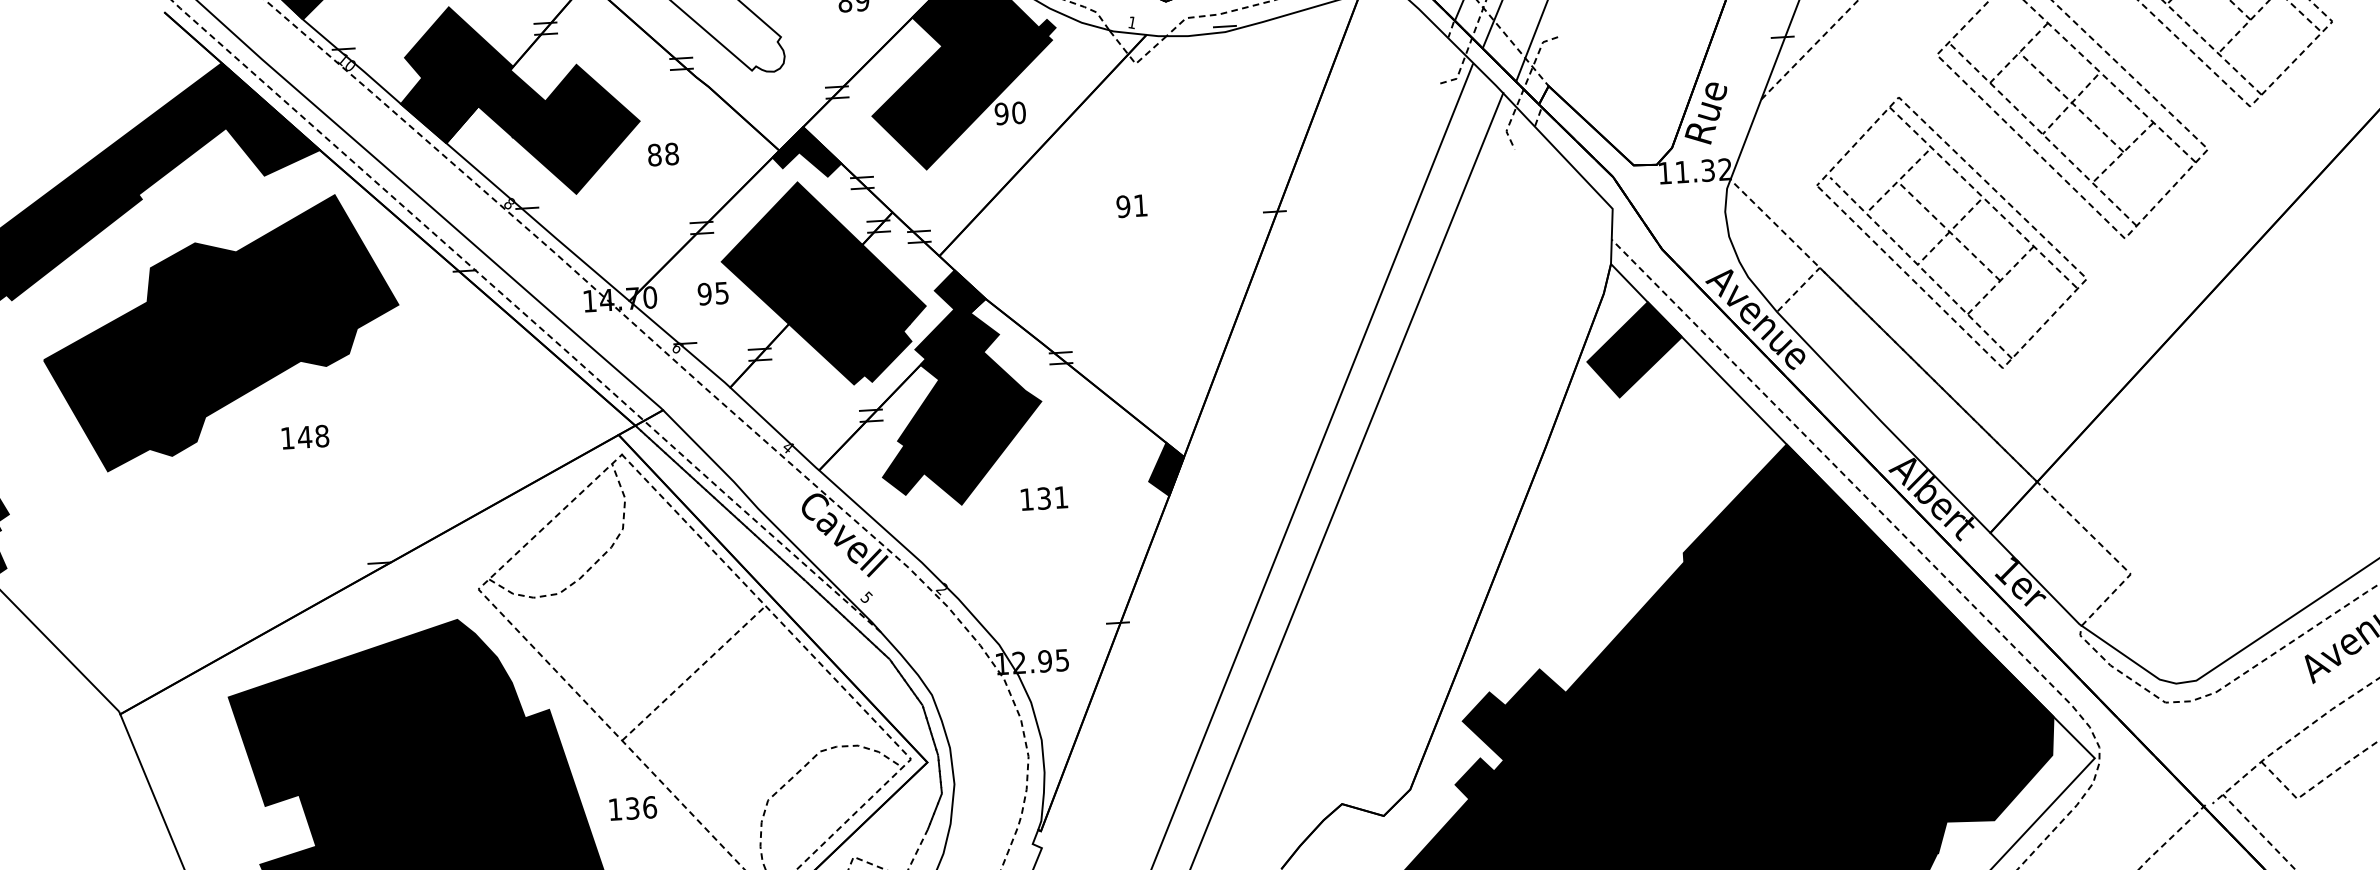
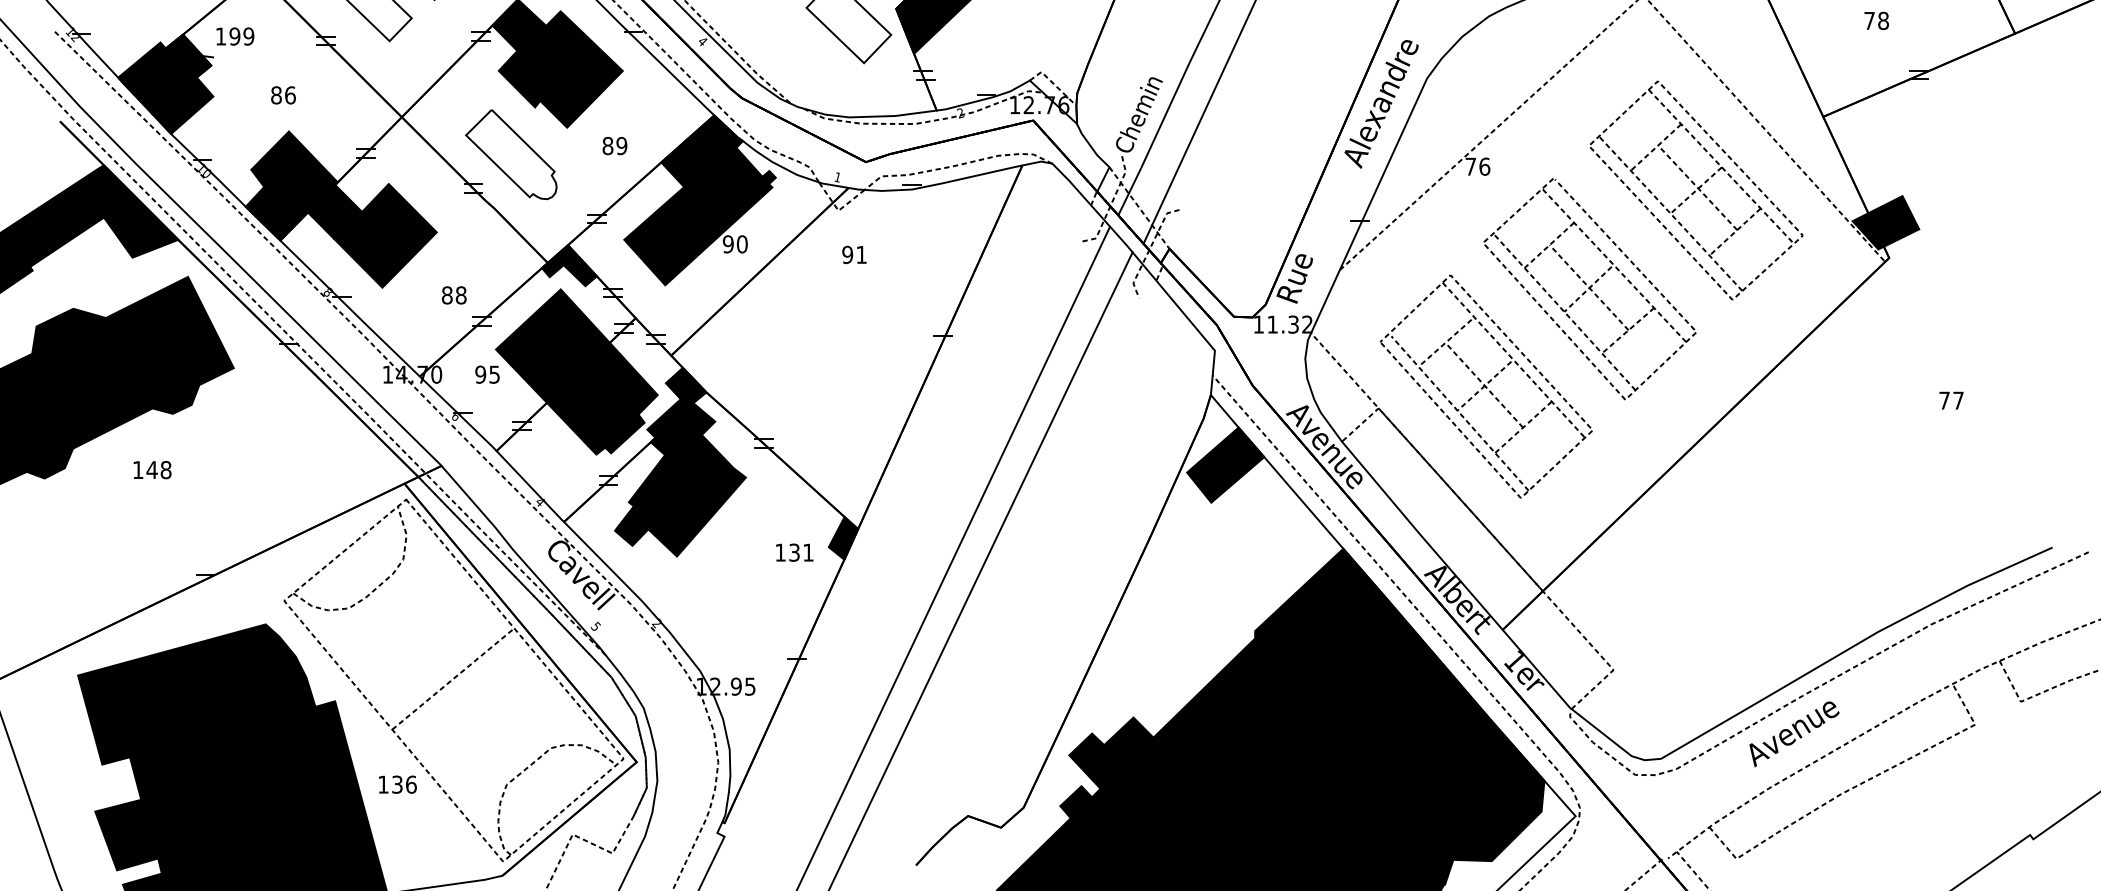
text: (663, 154) -> (454, 295), moved
text: (1131, 205) -> (854, 254), moved
text: (1044, 498) -> (794, 552), moved

